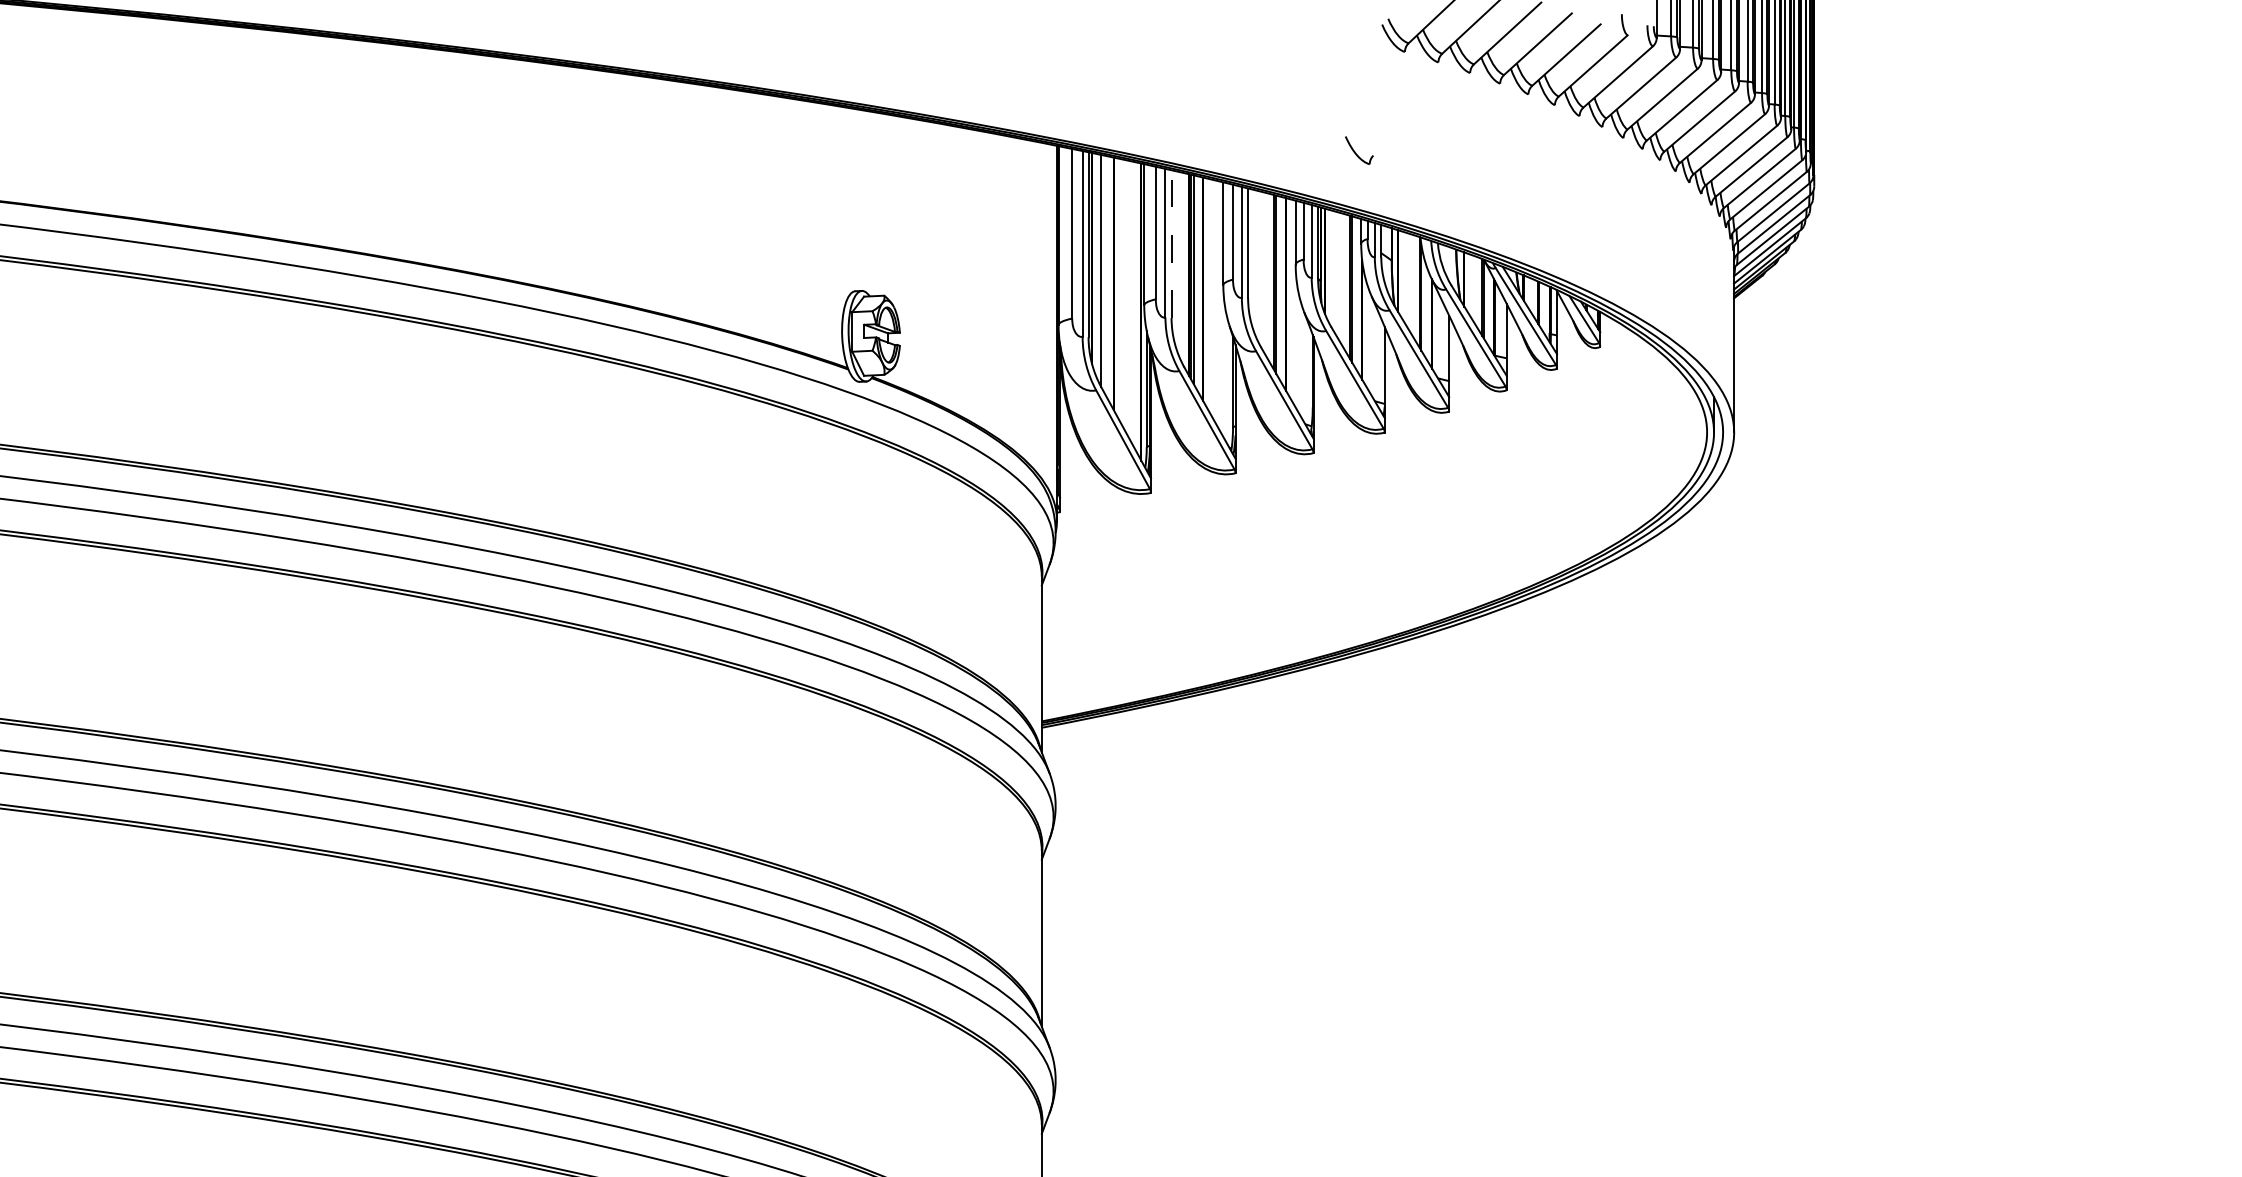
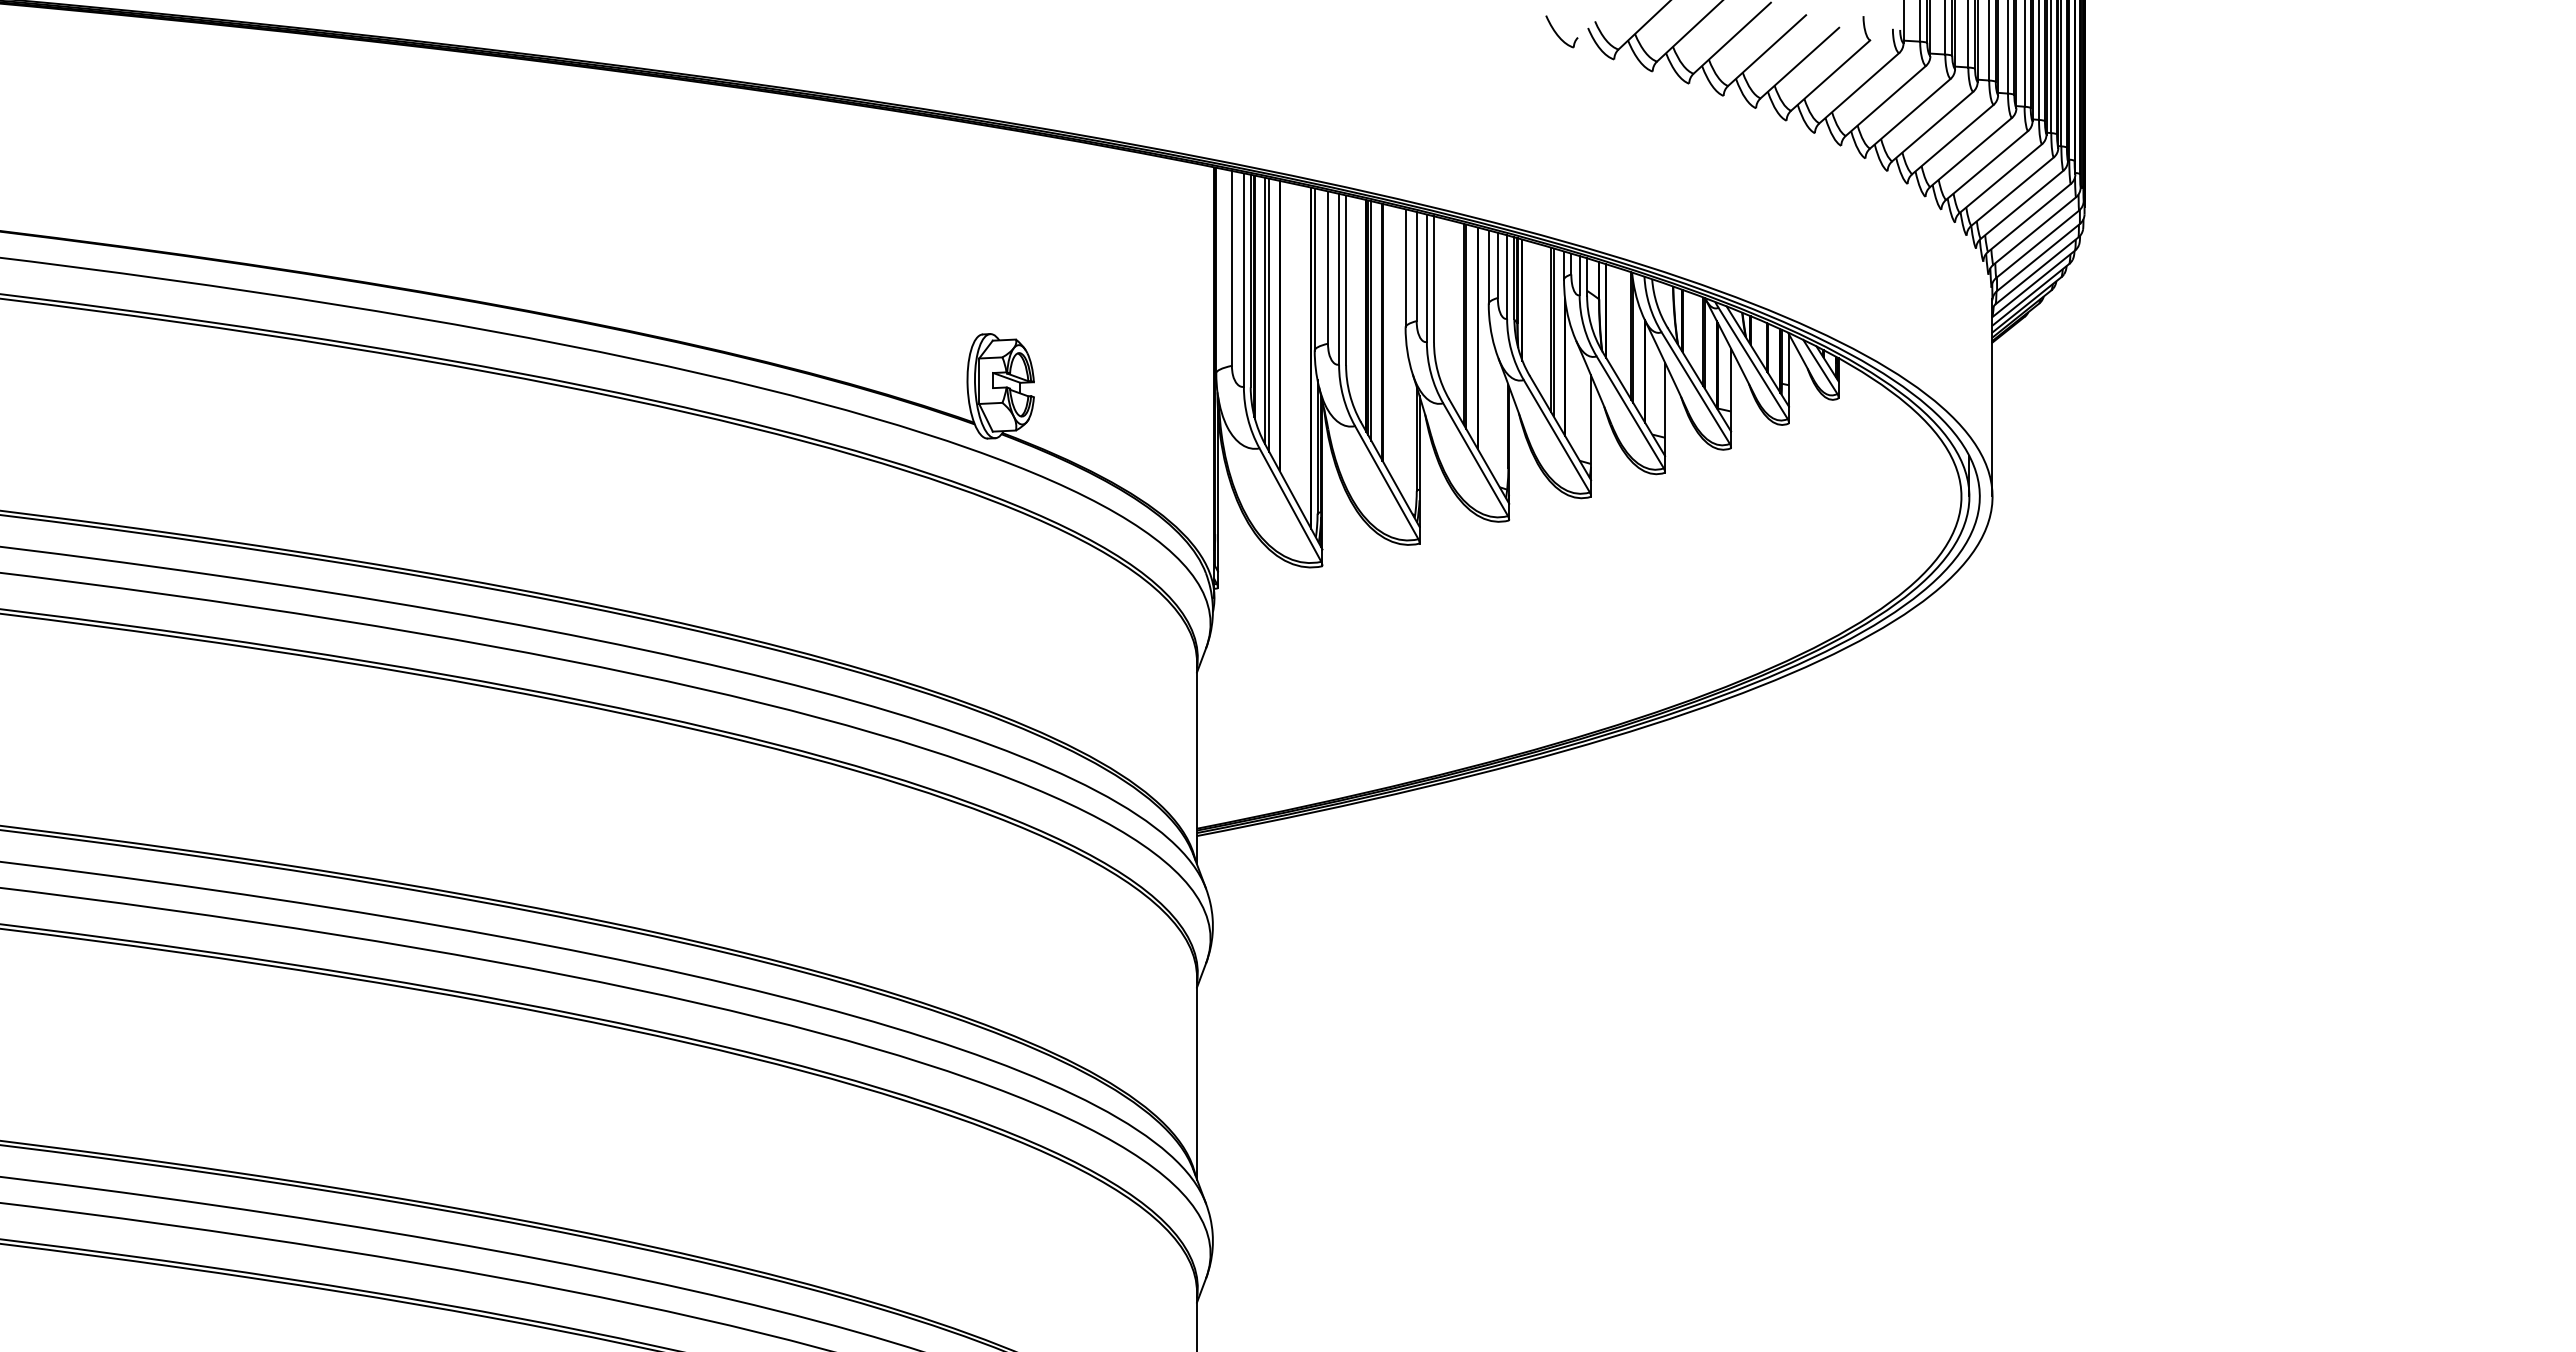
part: (1359, 150) -> (1561, 31), moved
line: (1171, 244) -> (1346, 280), dashed -> solid
line: (1104, 273) -> (1269, 314), added

